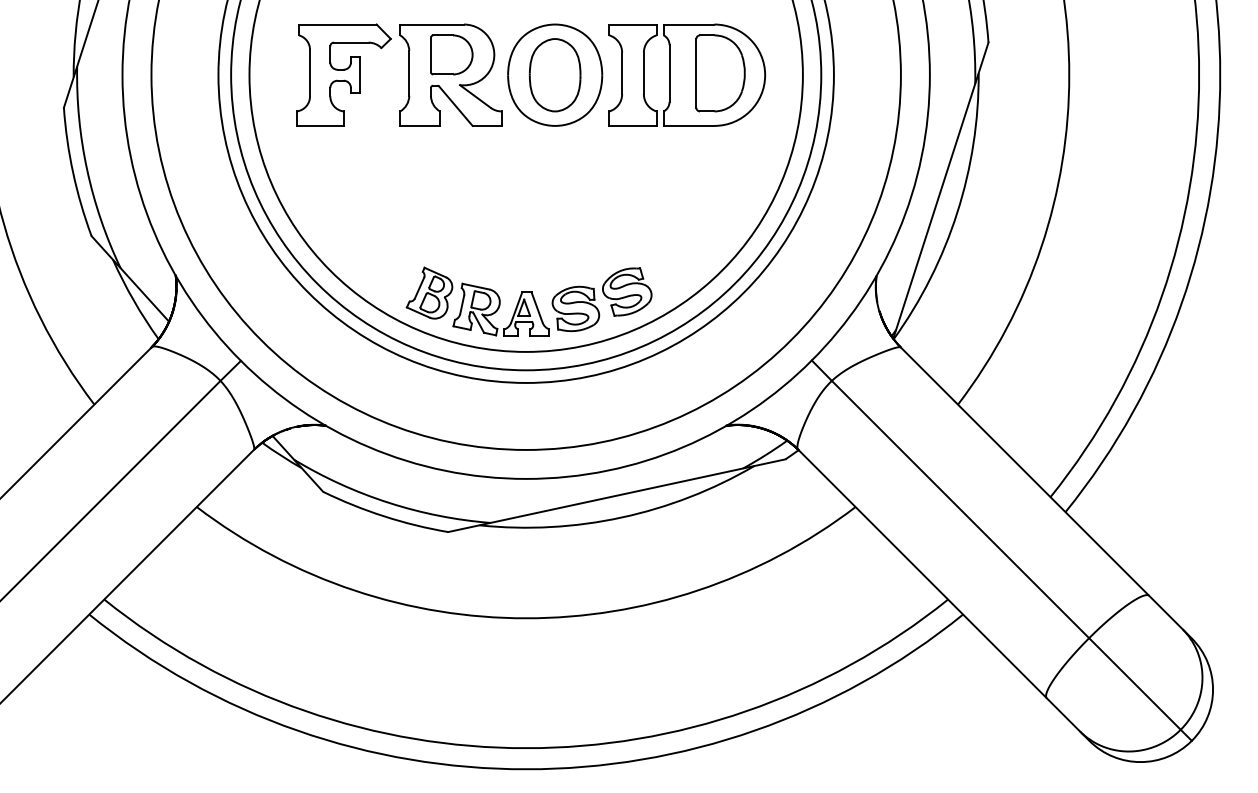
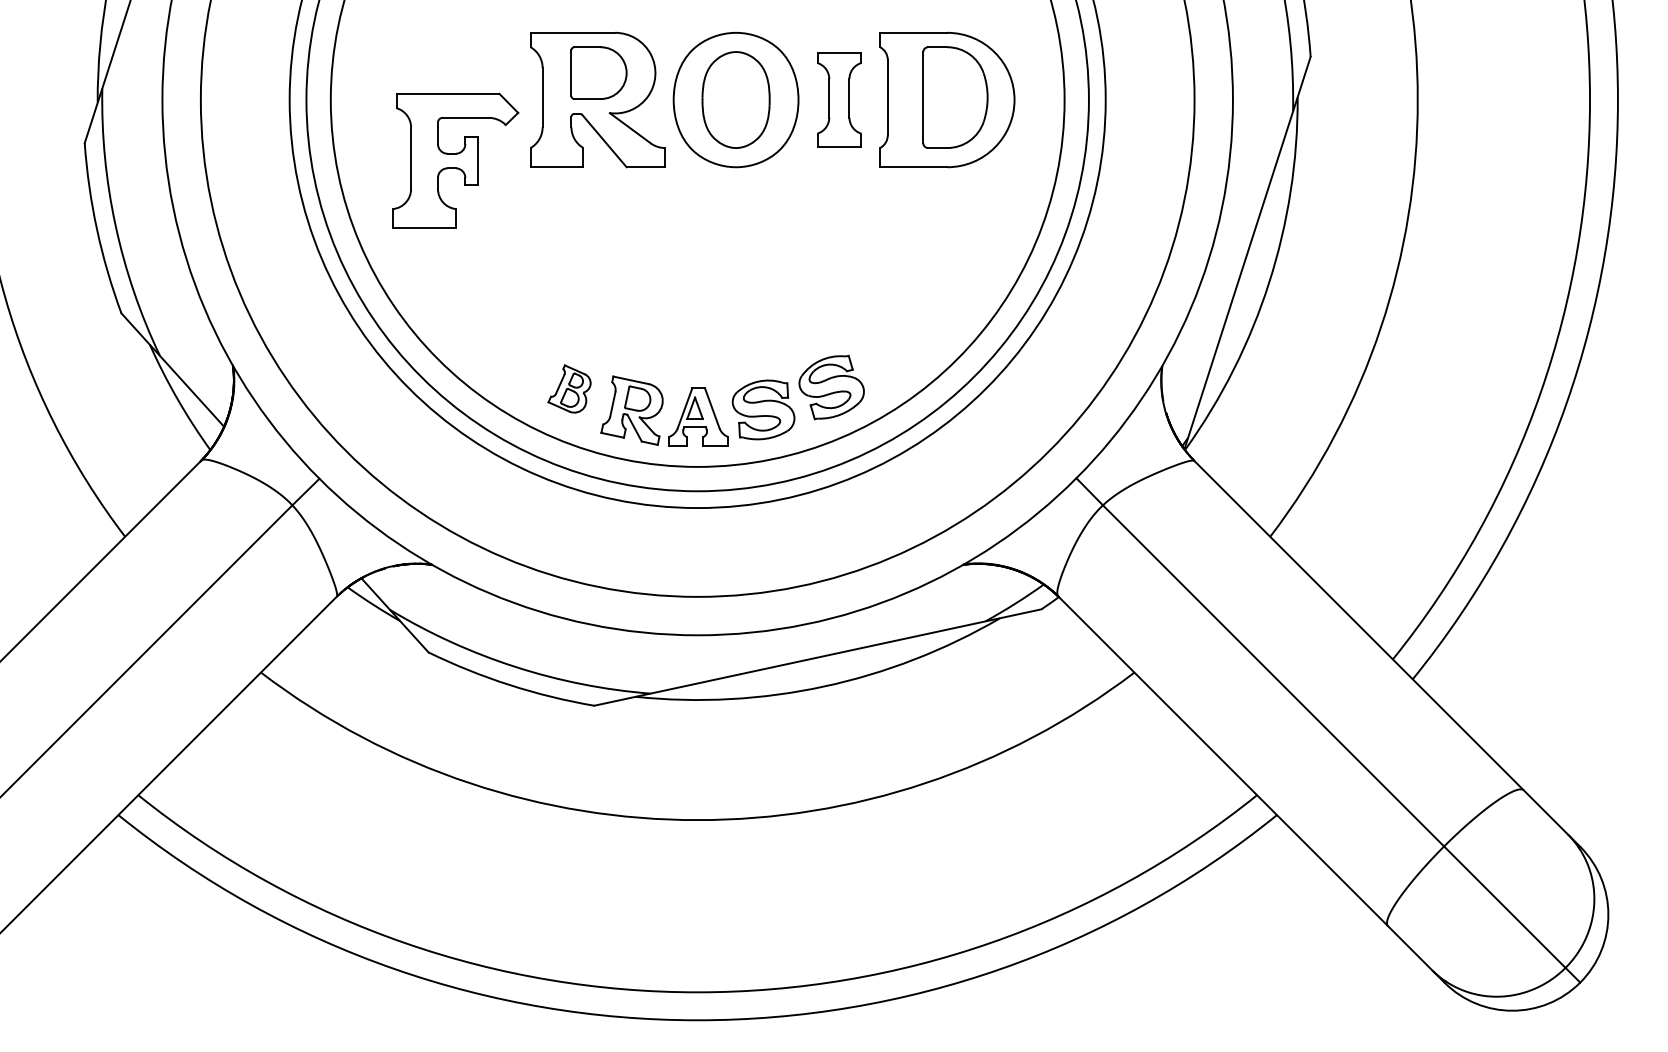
part: (343, 74) -> (455, 160), moved
part: (633, 74) -> (839, 99), size x0.7
part: (429, 292) -> (569, 388), size x0.7

